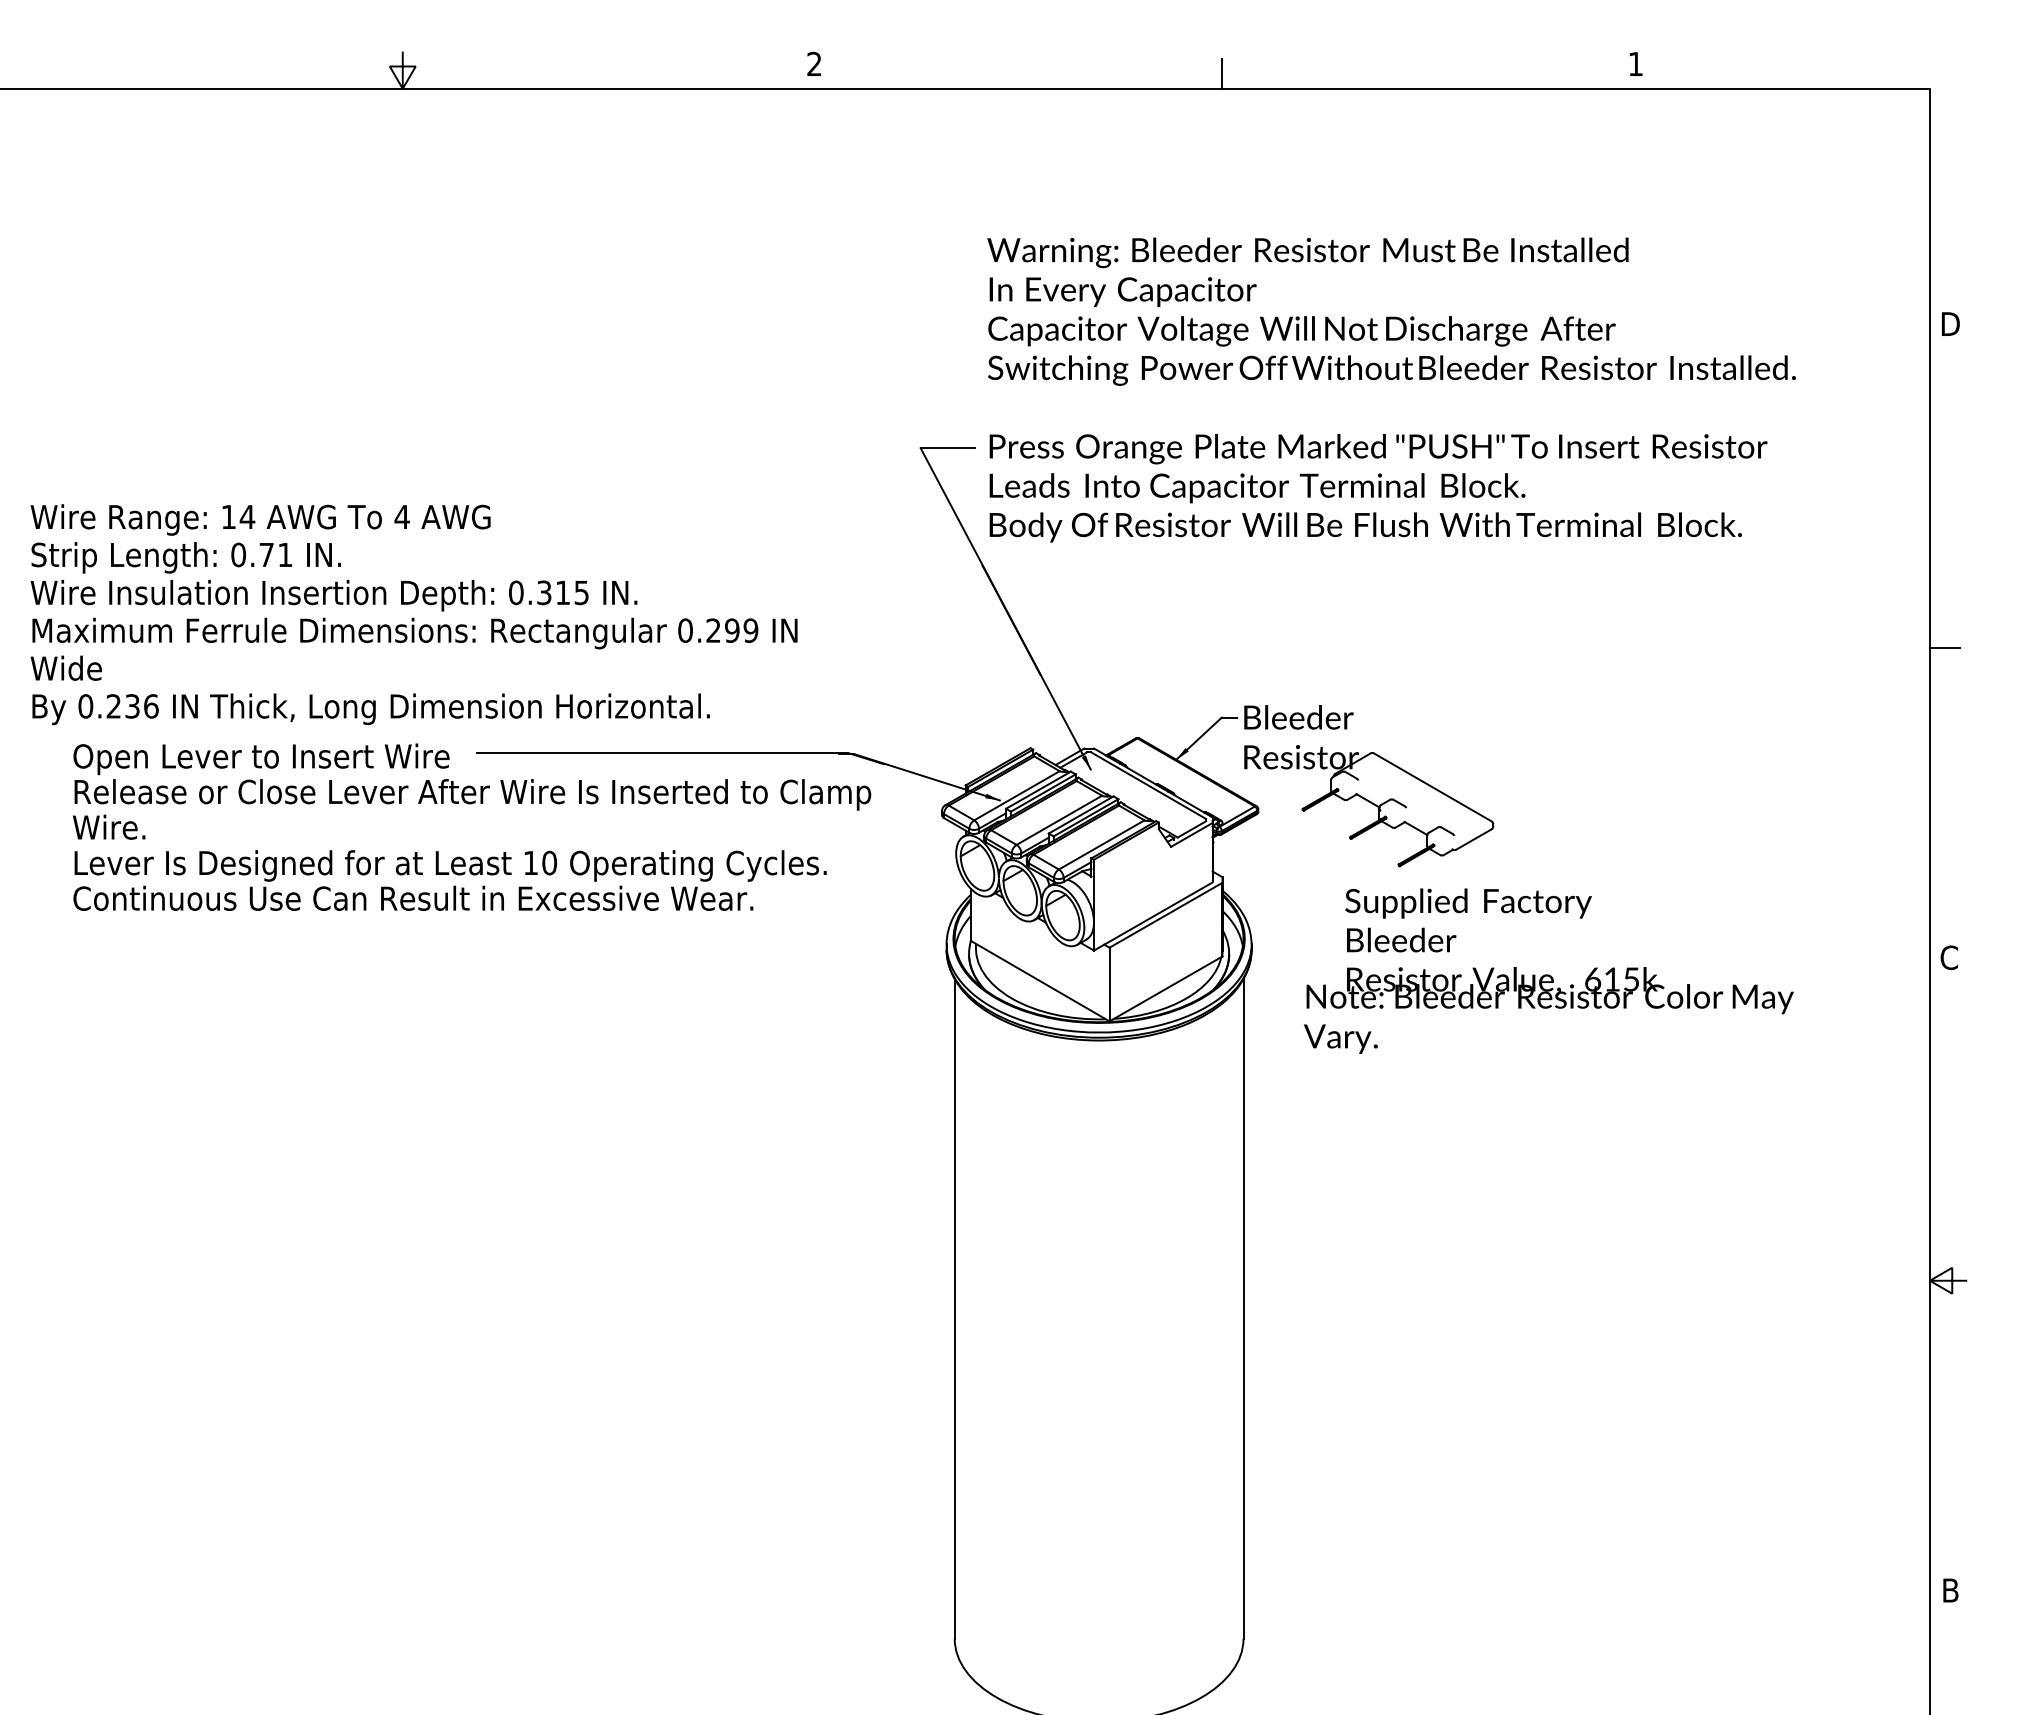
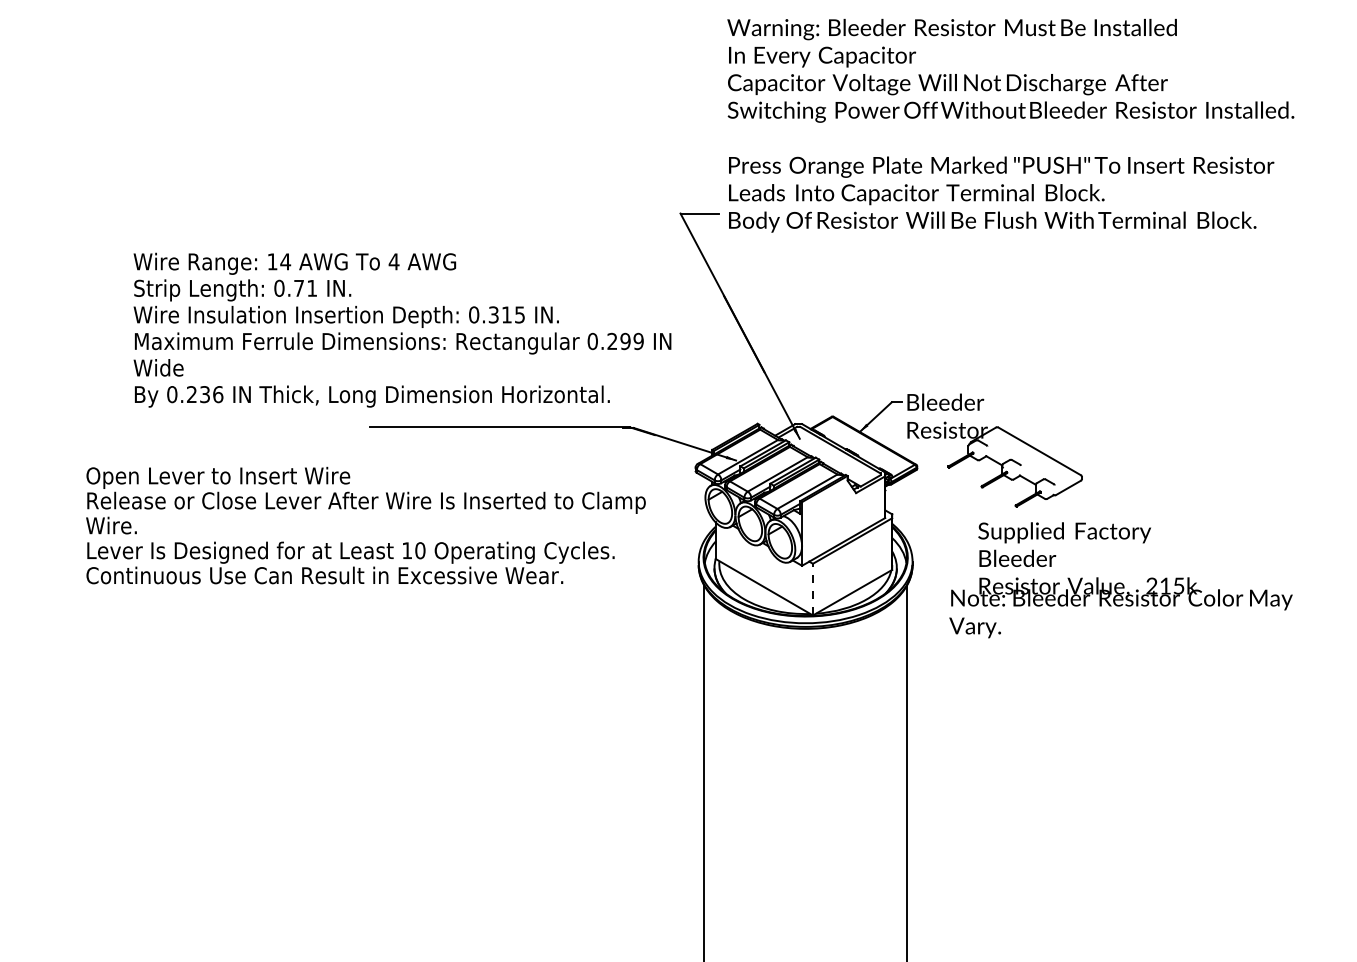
text: (1391, 389) -> (1010, 125), moved
text: (413, 614) -> (402, 330), moved
text: (472, 826) -> (366, 525), moved
text: (1593, 979) -> (1152, 586), 615k -> 215k
line: (1109, 984) -> (812, 589), solid -> dashed

